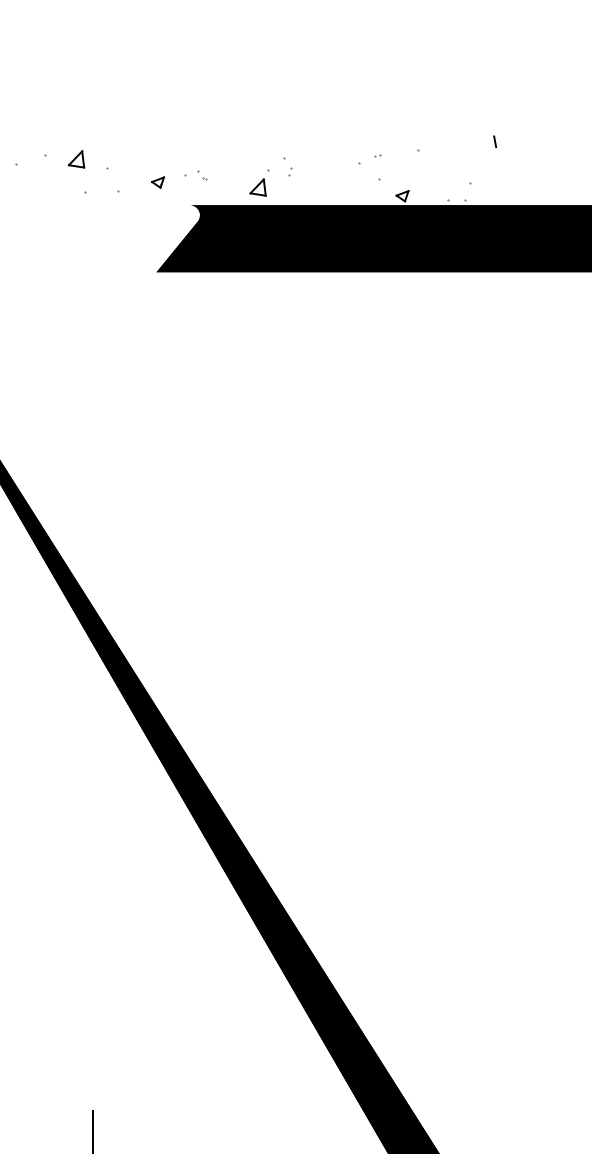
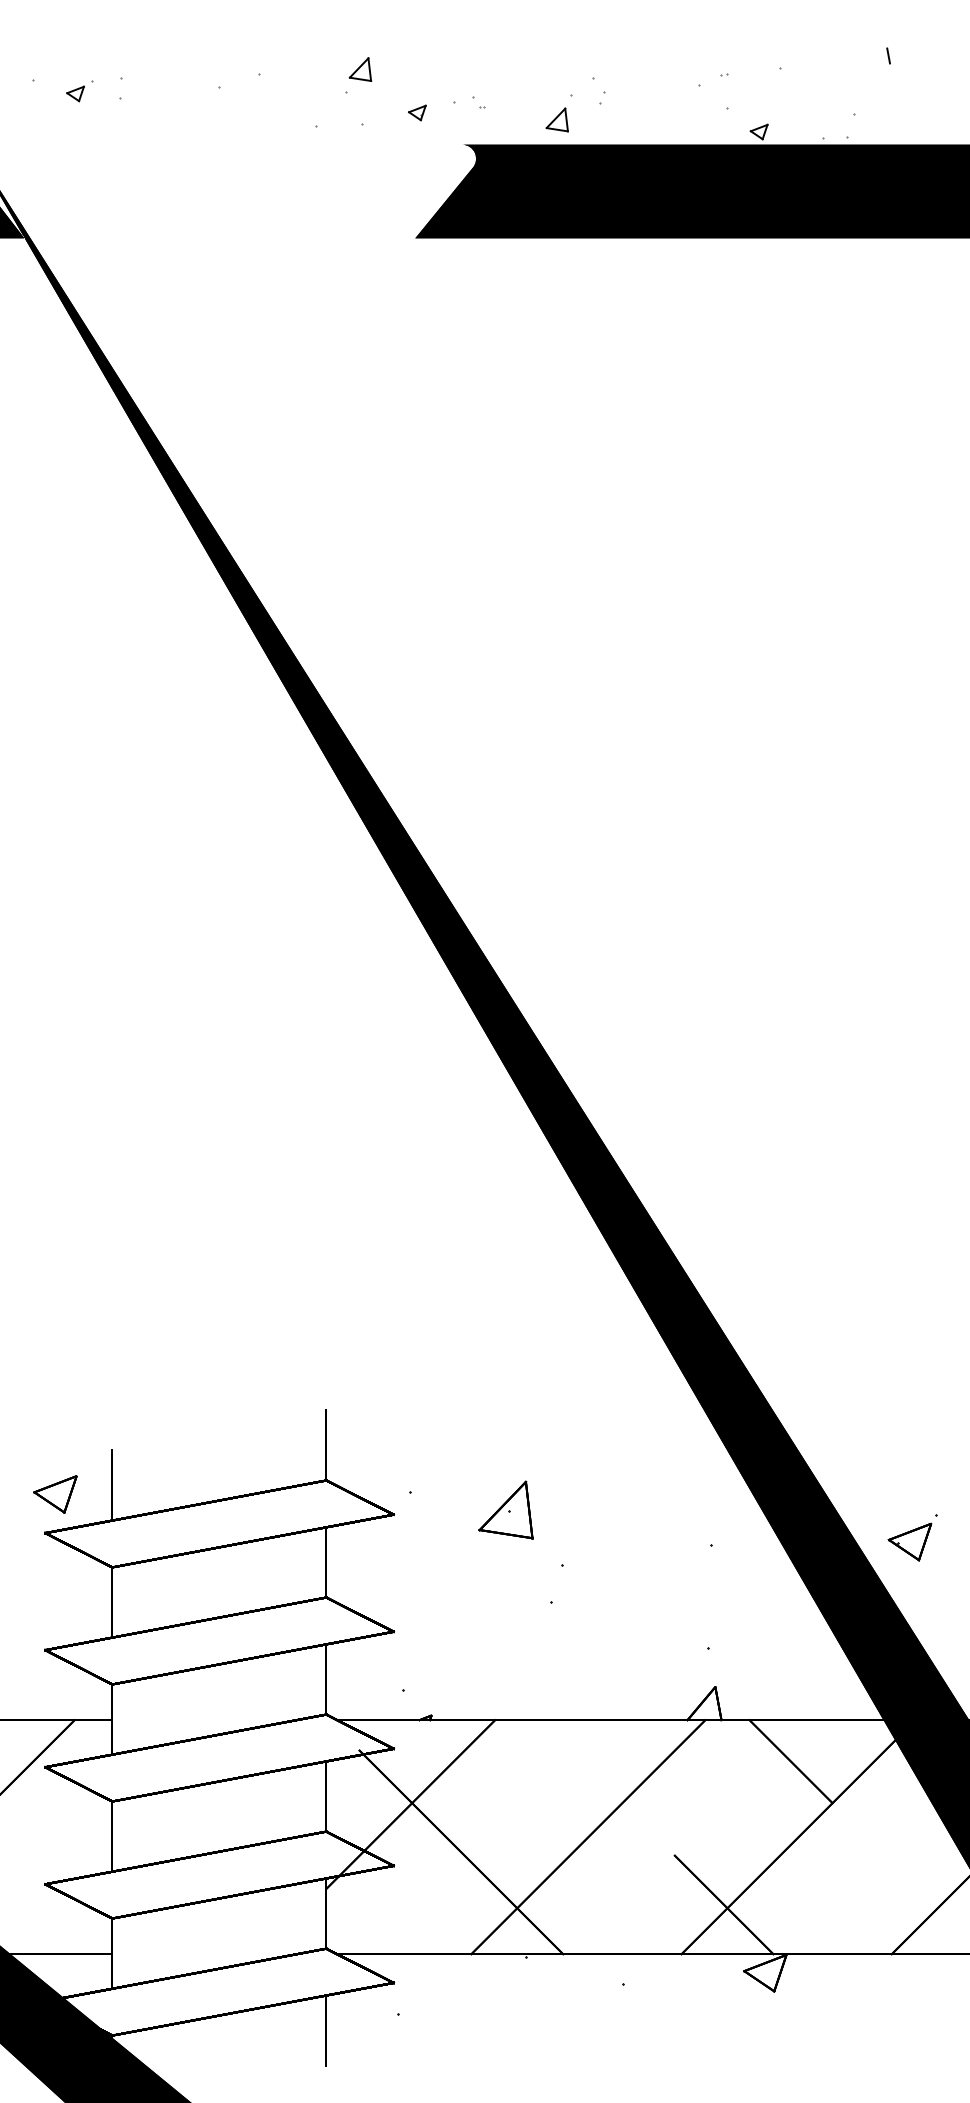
part: (76, 159) -> (360, 69), moved

